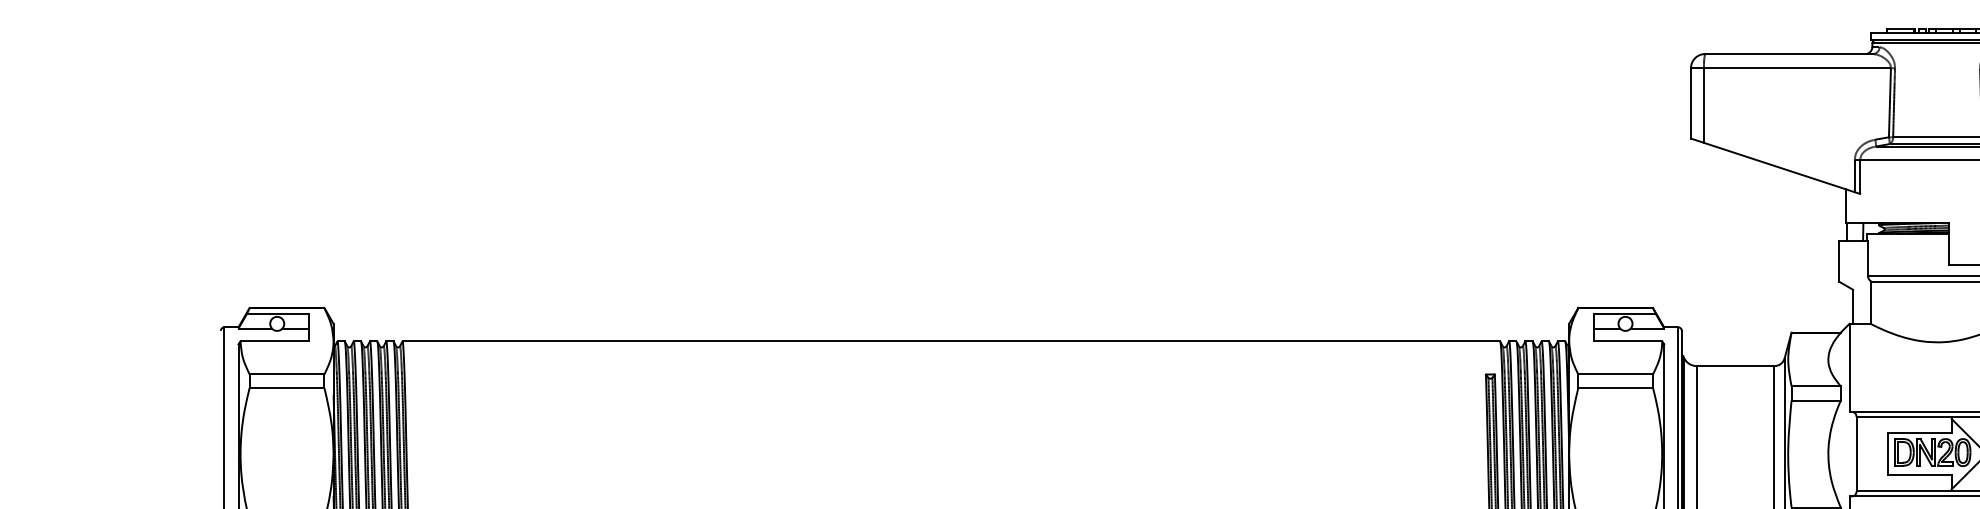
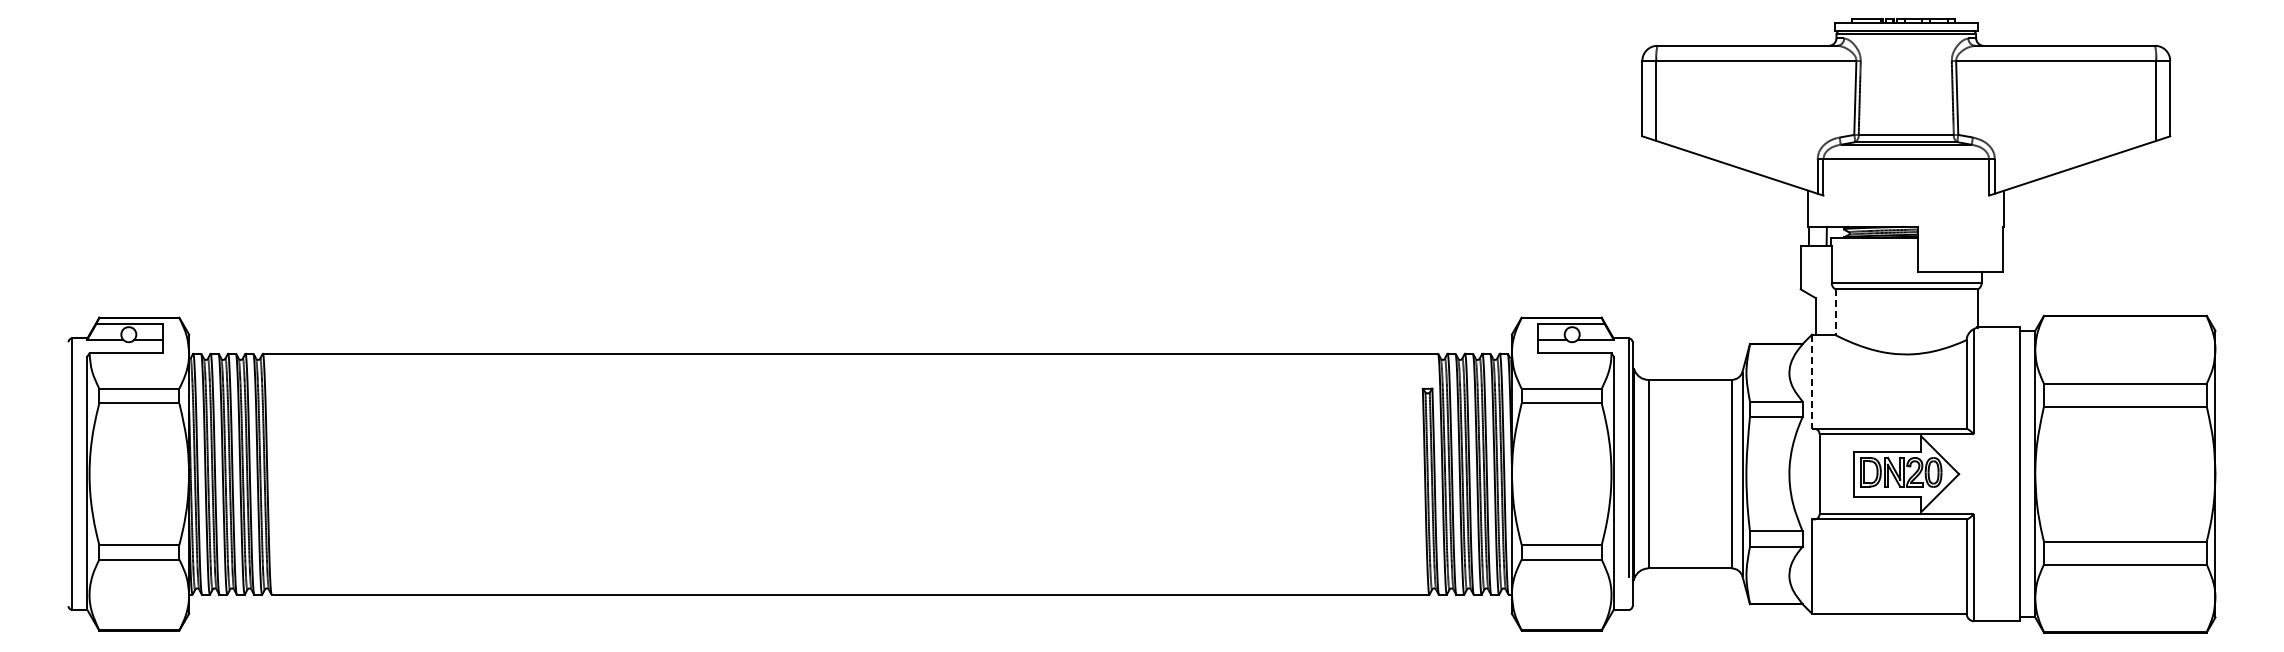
line: (1871, 303) -> (1835, 312), solid -> dashed
line: (1849, 368) -> (1812, 382), solid -> dashed

